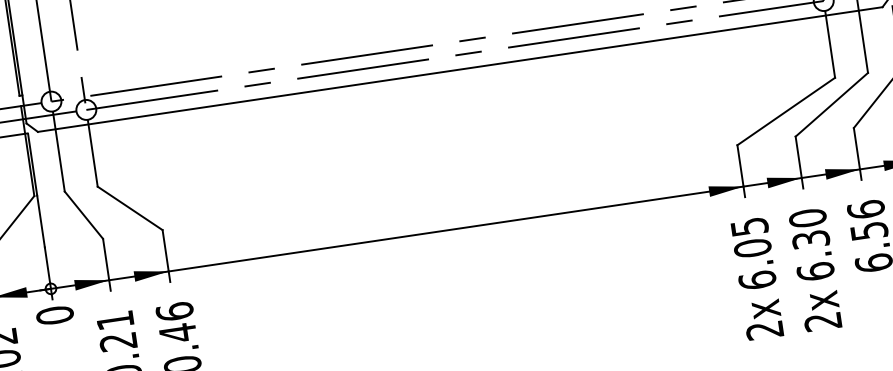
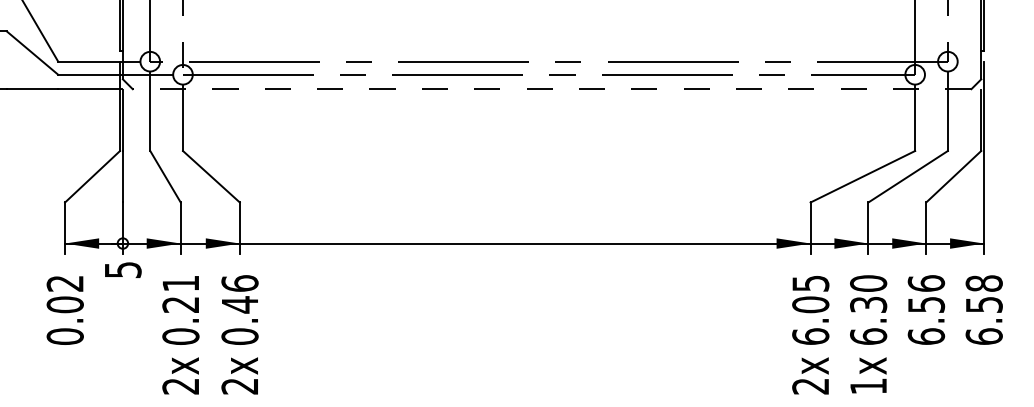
line: (459, 69) -> (551, 89), solid -> dashed
text: (54, 315) -> (122, 269), 0 -> 5
text: (823, 321) -> (868, 386), 2x -> 1x

